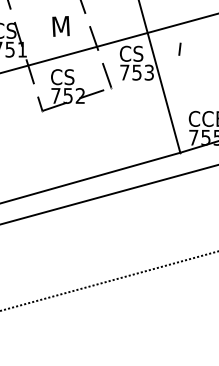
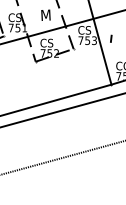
line: (180, 48) -> (111, 38), moved

